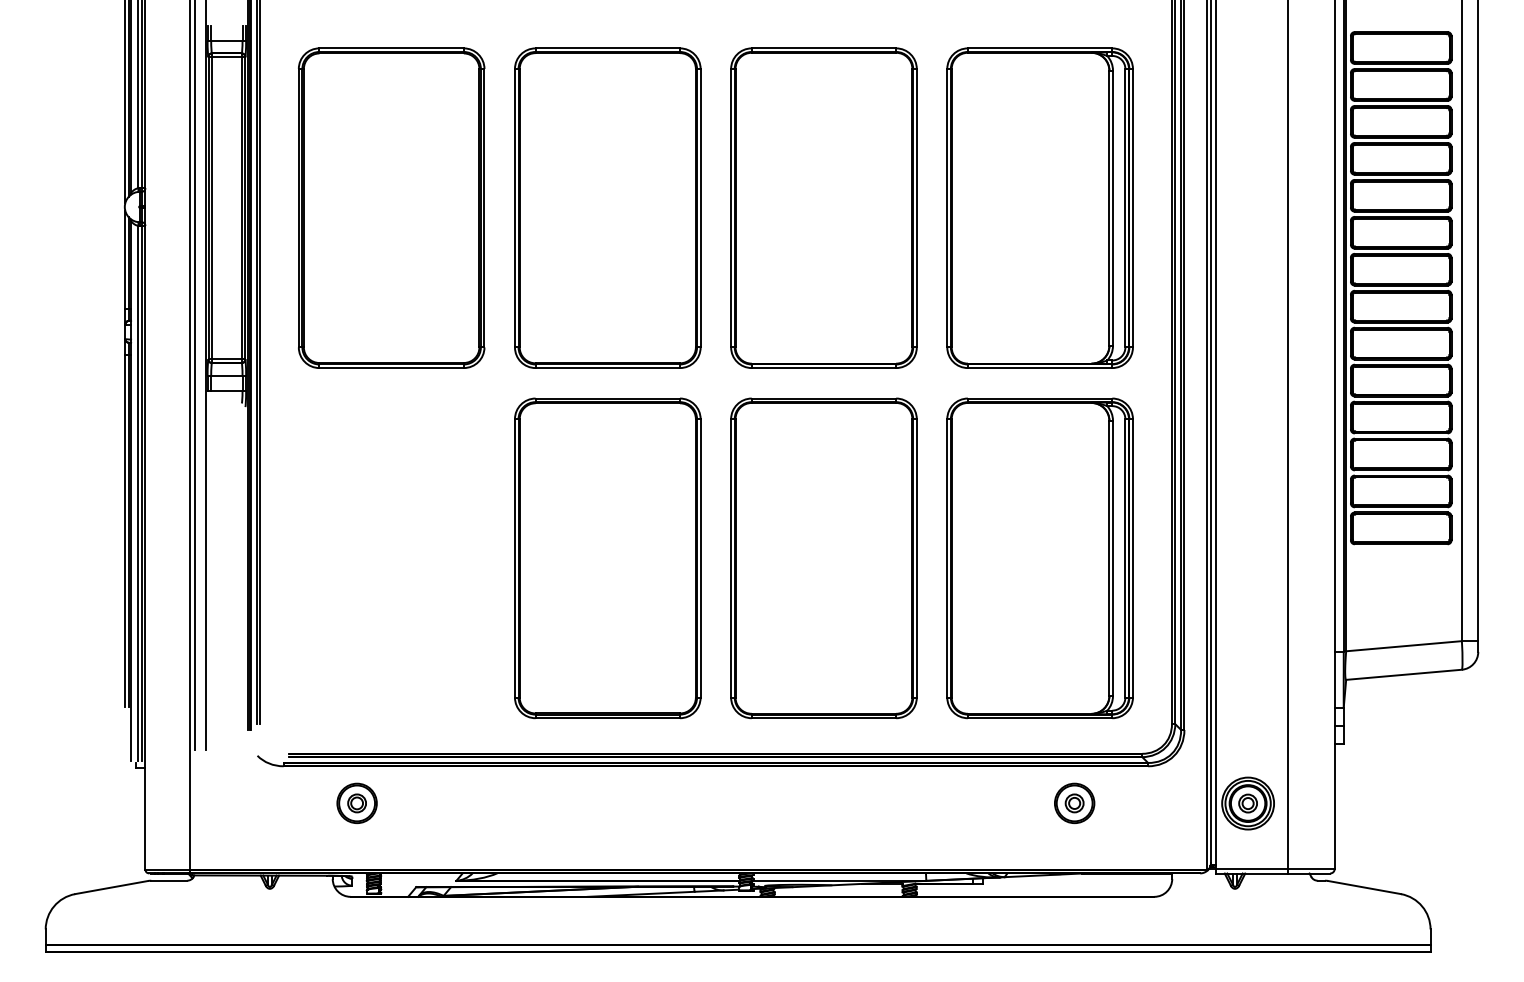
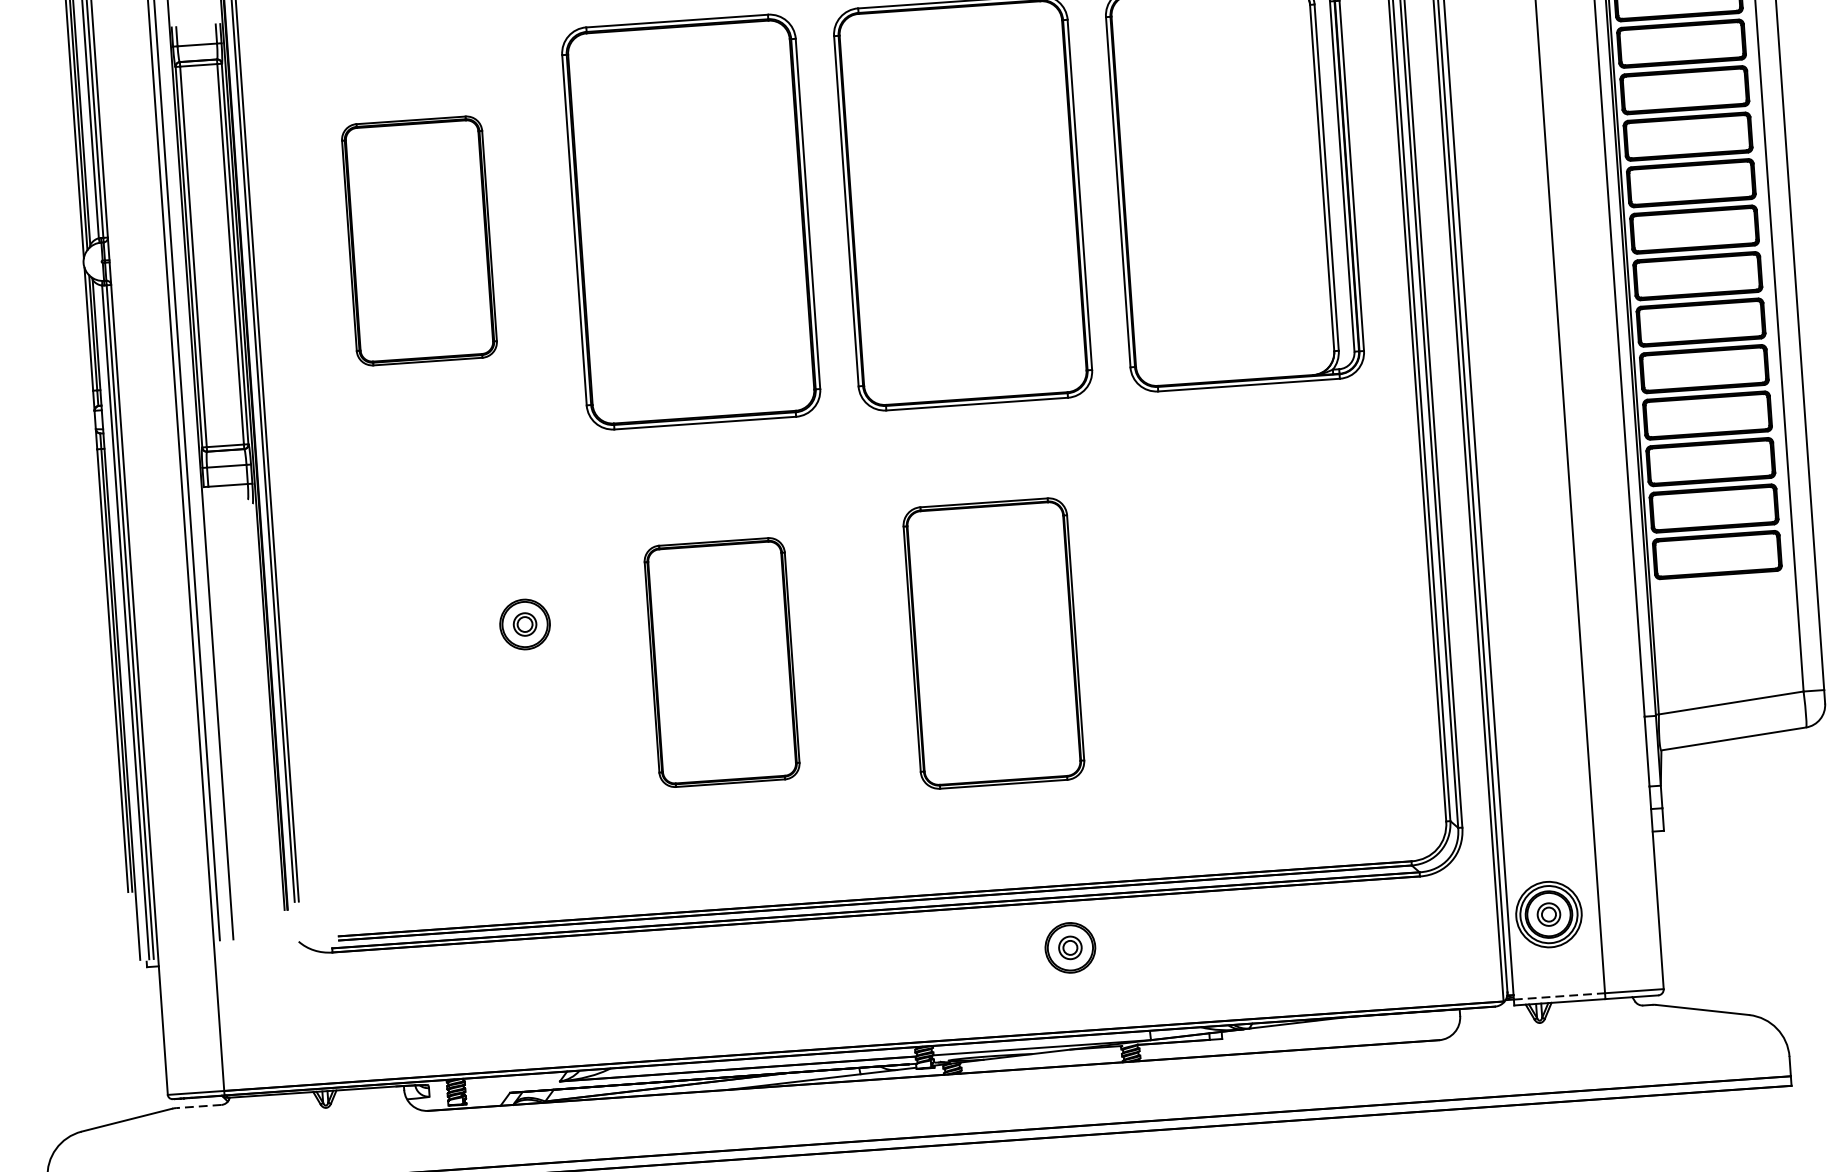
part: (391, 207) -> (419, 240), size x0.6
part: (607, 558) -> (721, 662), size x0.6
part: (823, 558) -> (993, 643), size x0.7
part: (1039, 558) -> (1265, 624), removed
part: (356, 802) -> (524, 623), moved
part: (1074, 802) -> (1070, 946), moved
line: (1252, 868) -> (1560, 995), solid -> dashed
line: (168, 880) -> (197, 1106), solid -> dashed

